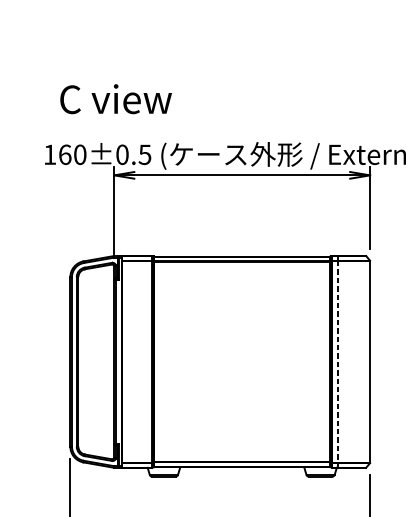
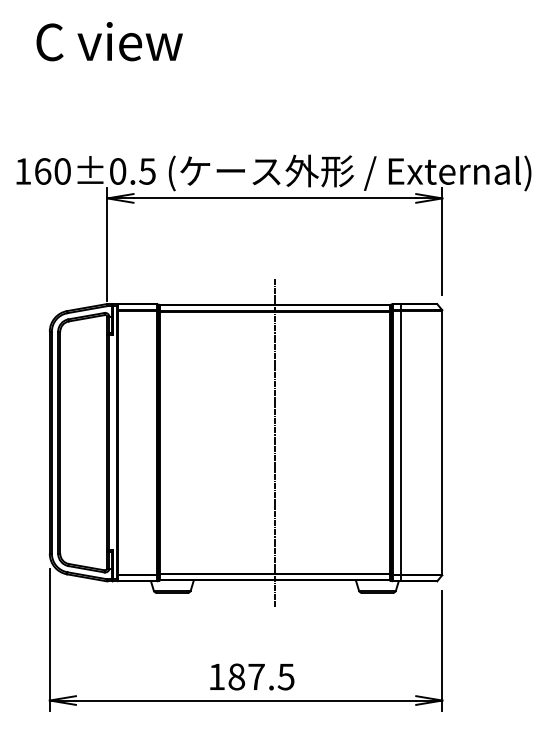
text: (115, 99) -> (109, 41), moved
line: (241, 361) -> (274, 442), added
line: (338, 362) -> (400, 443), dashed -> solid

